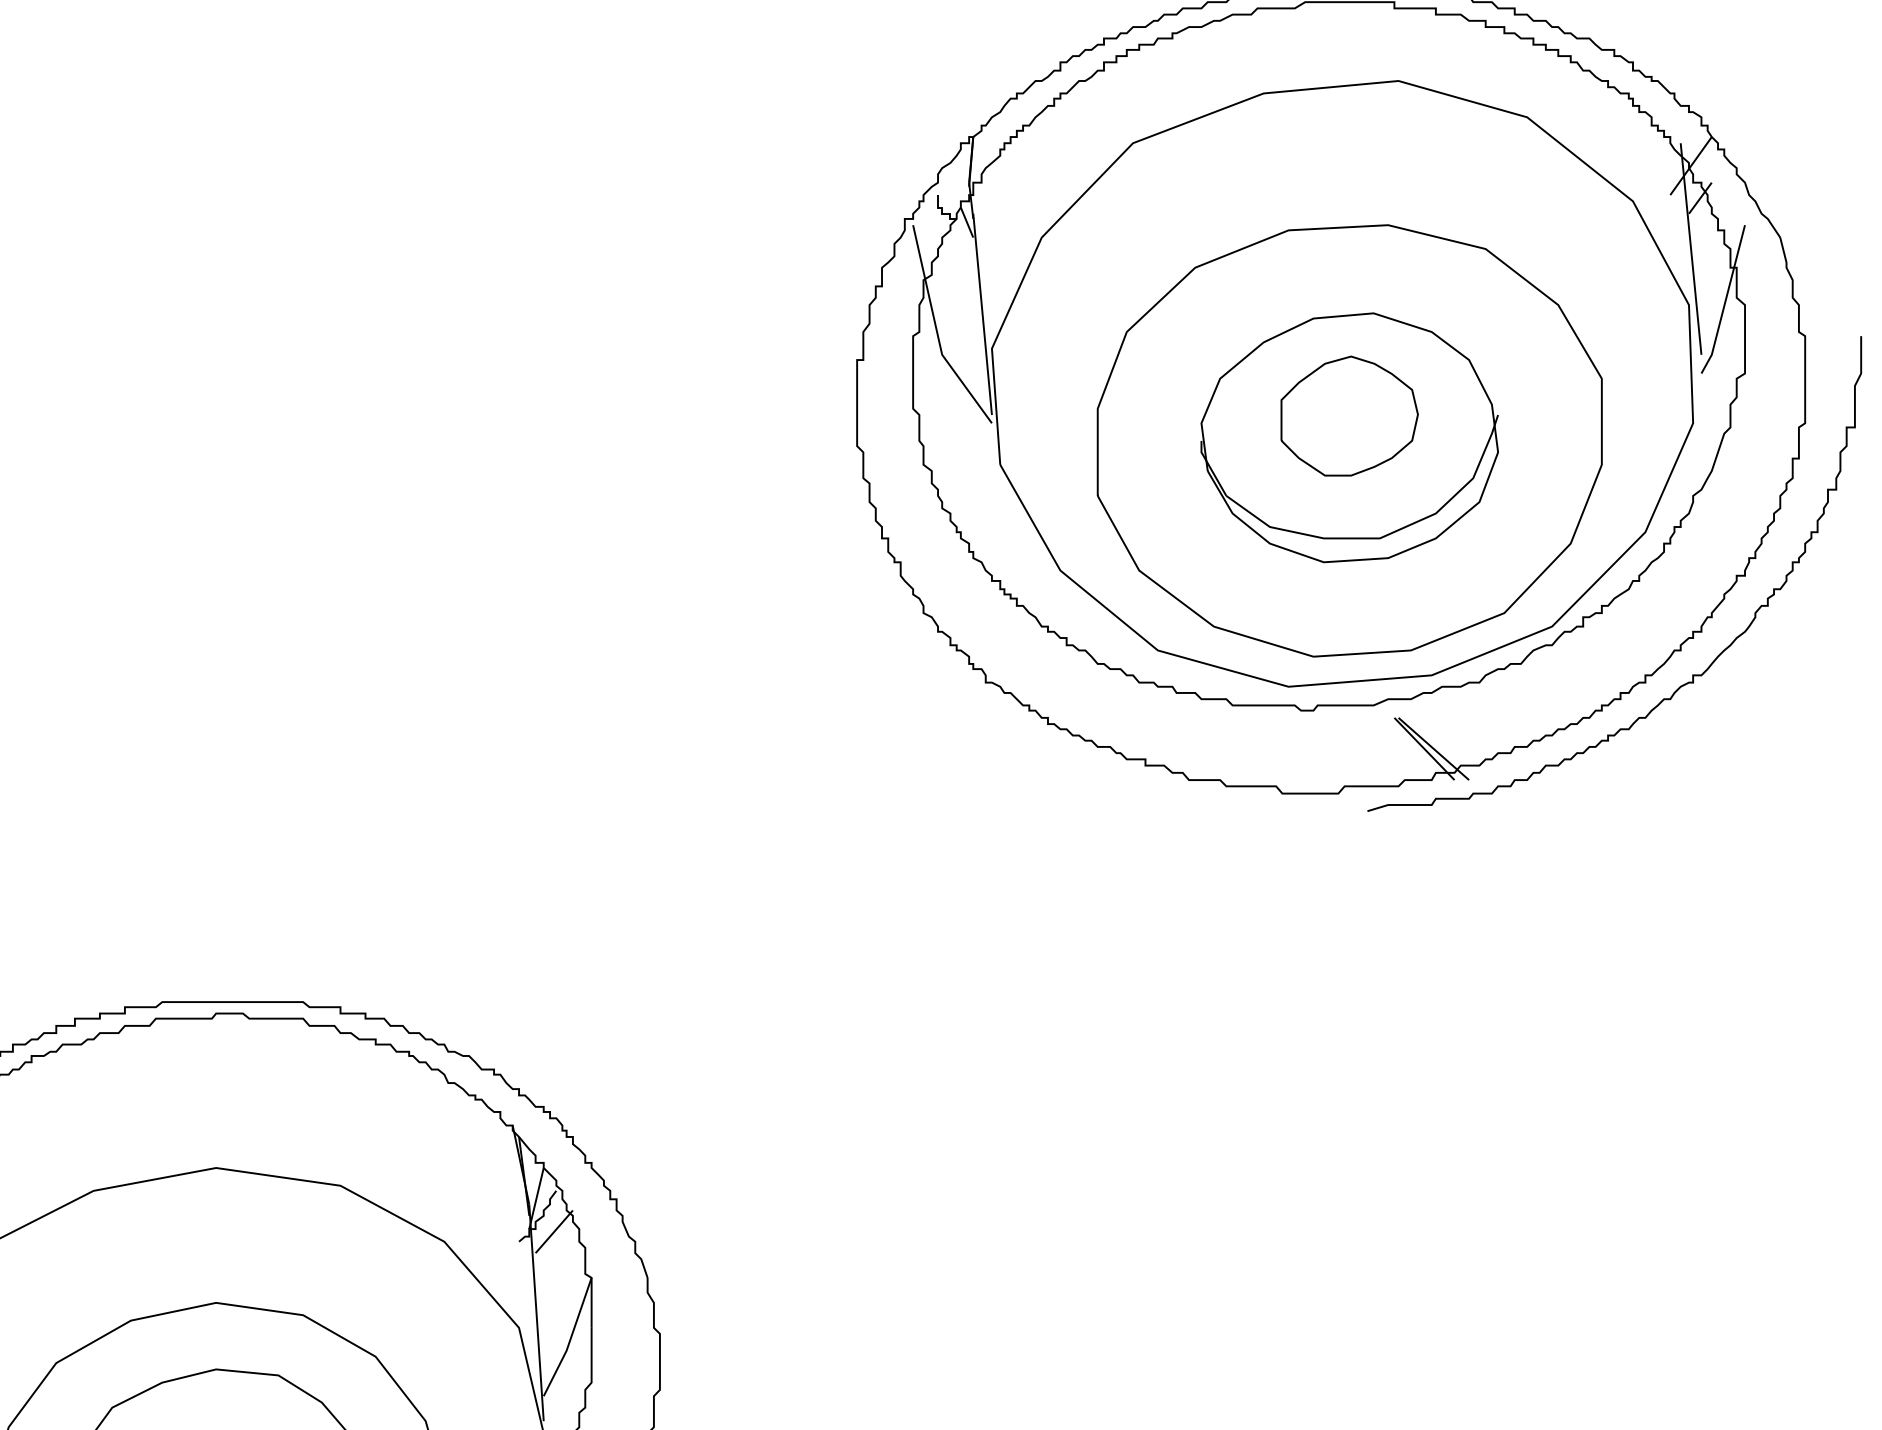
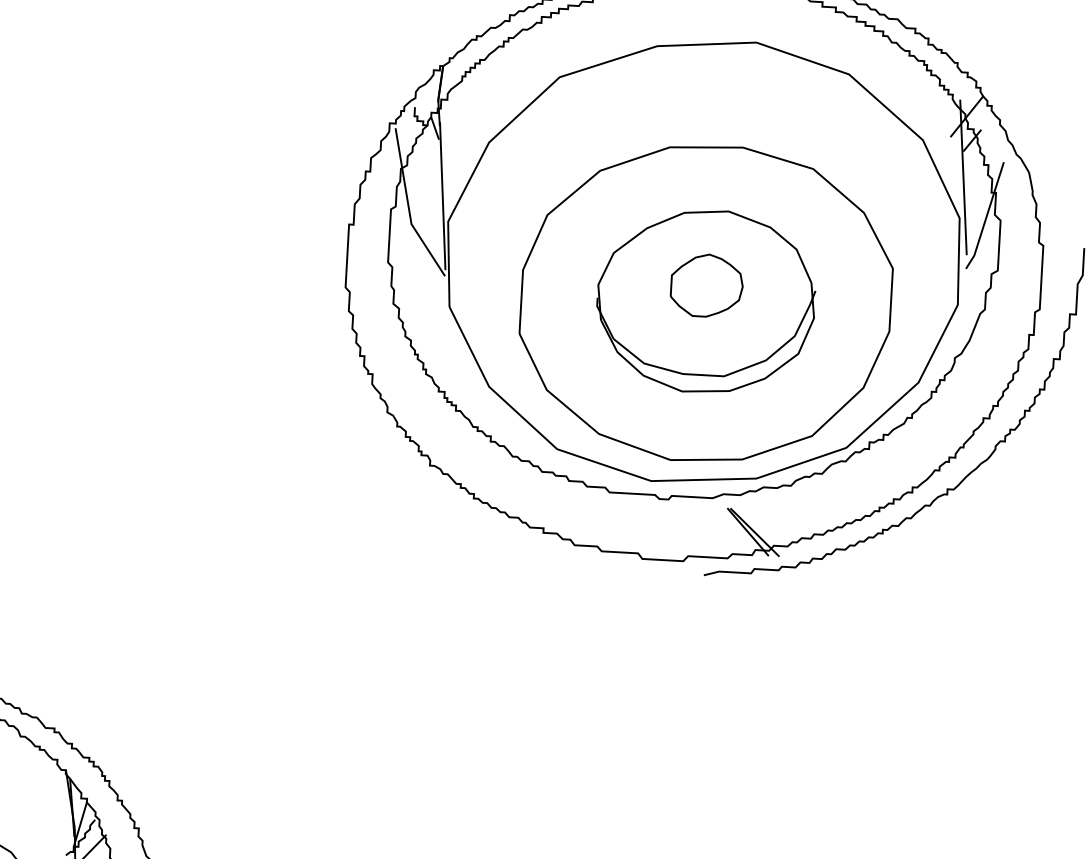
part: (1349, 415) -> (706, 285), size x0.71

